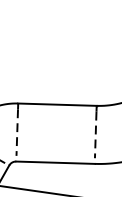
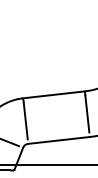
line: (16, 133) -> (25, 121), dashed -> solid
line: (95, 135) -> (87, 114), dashed -> solid

